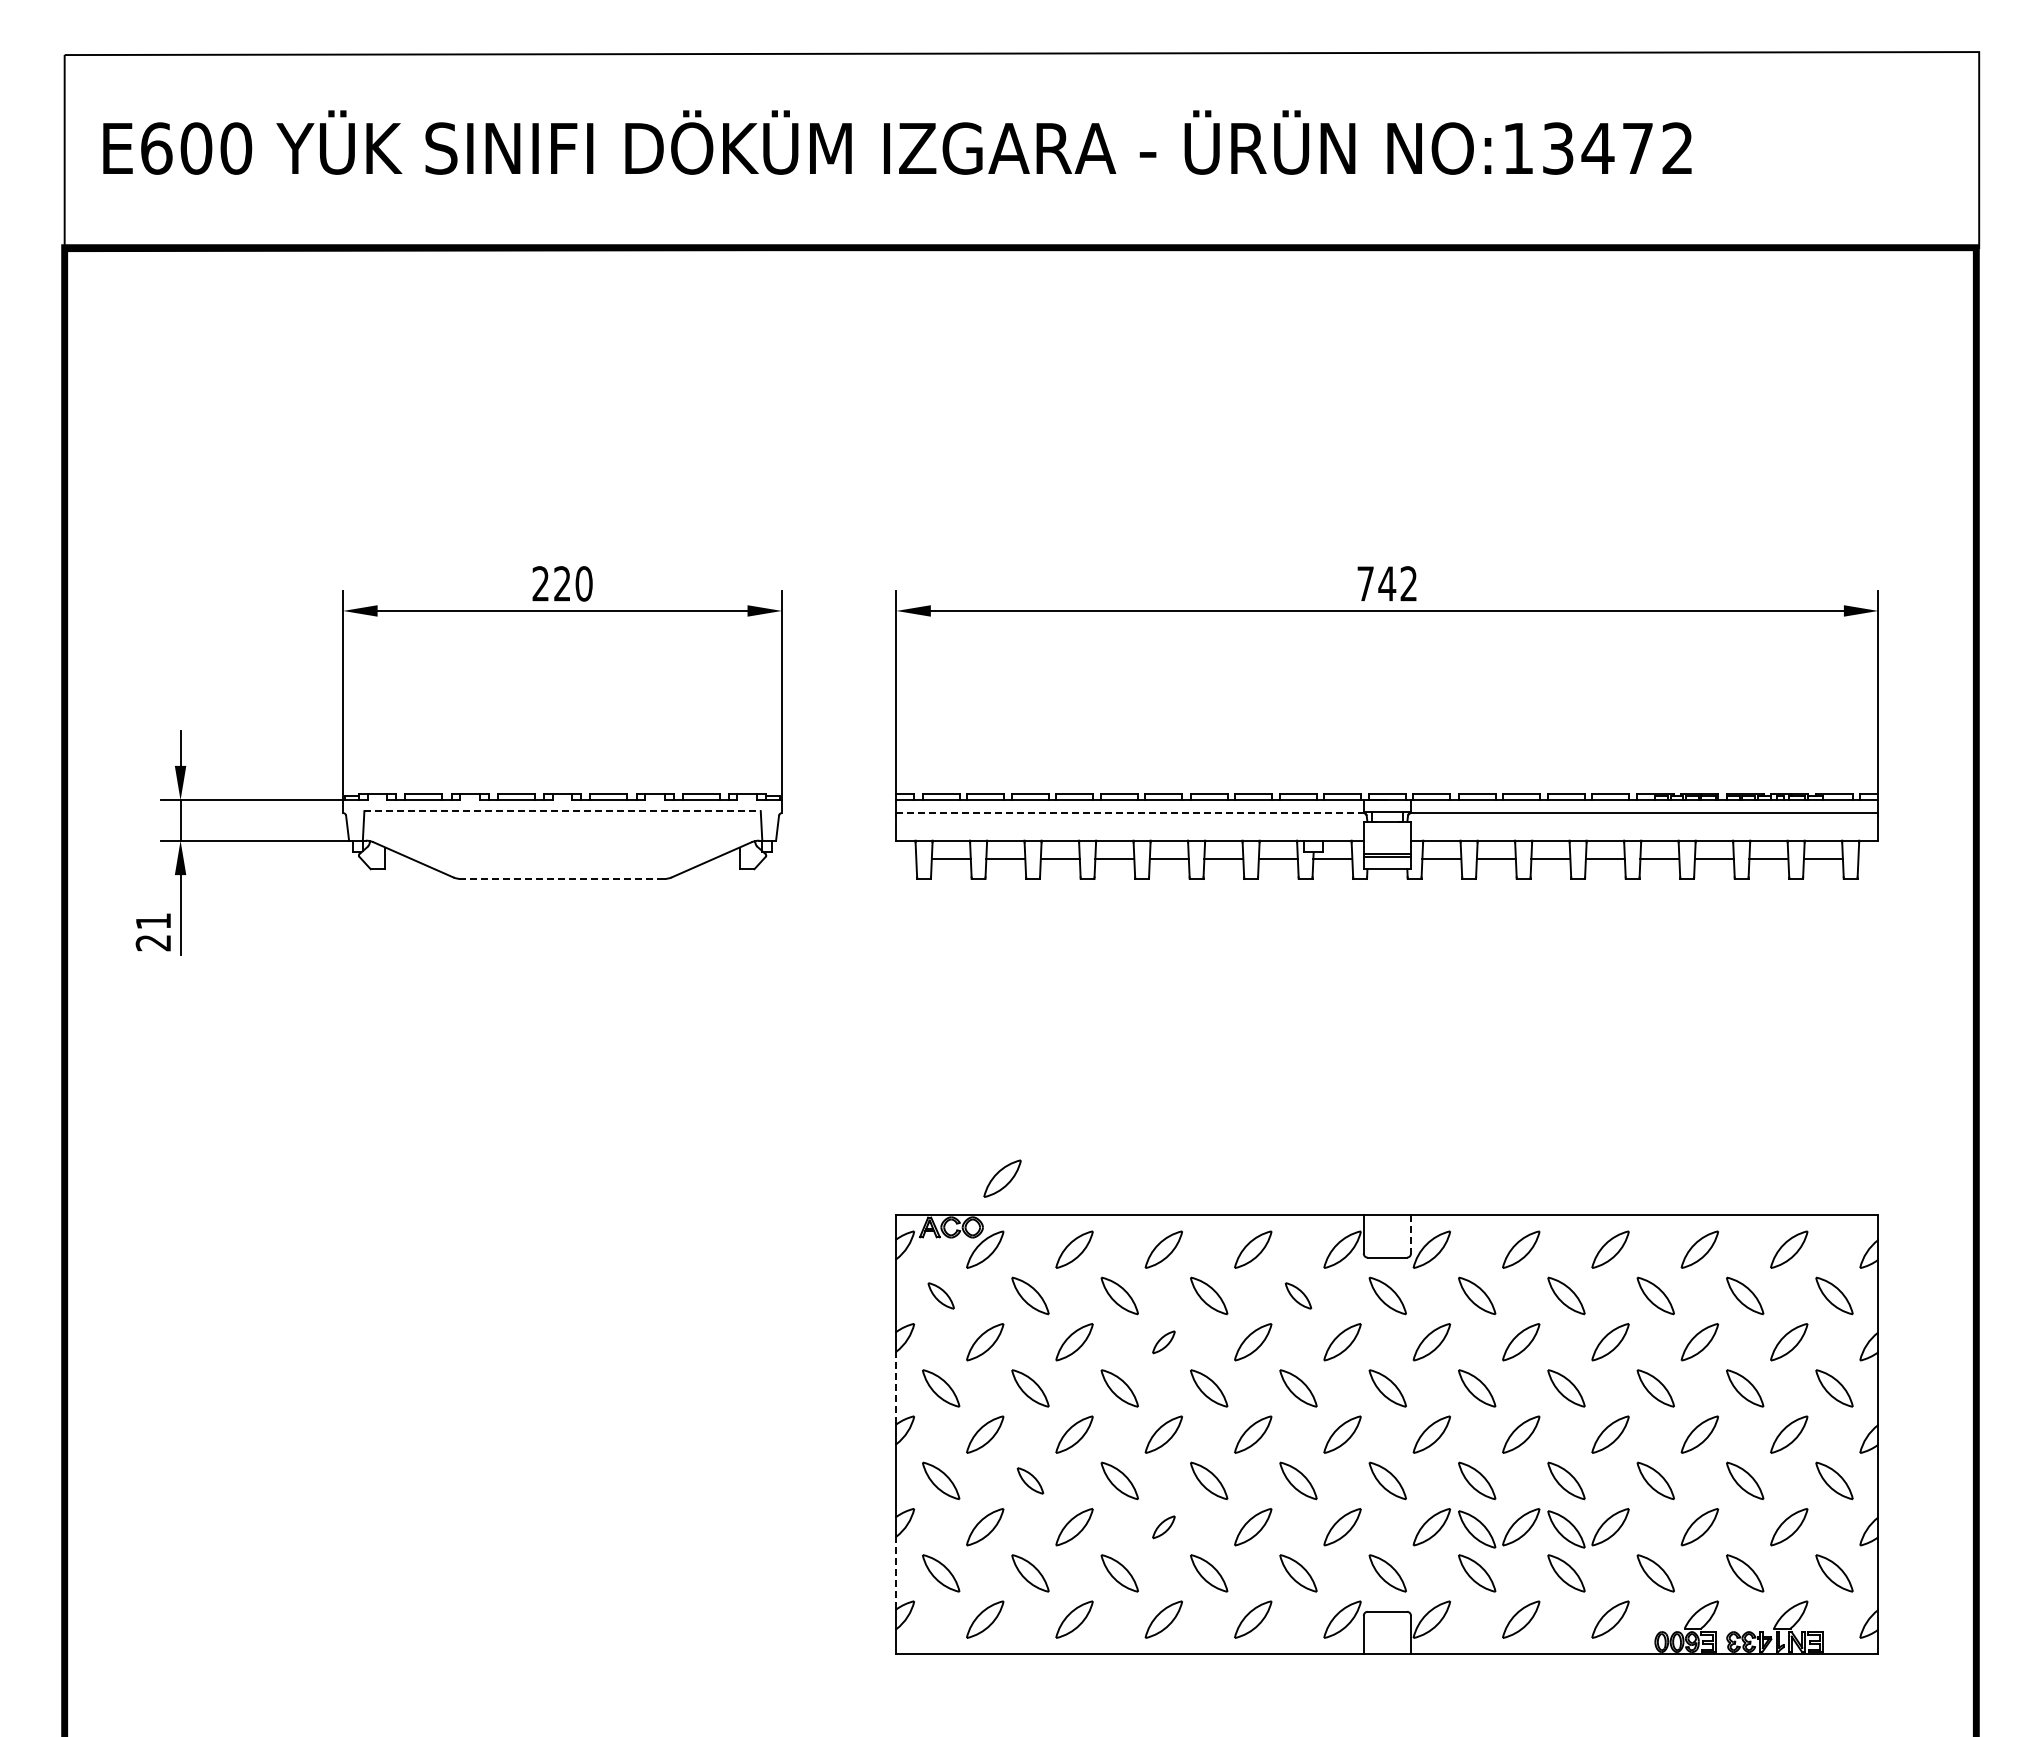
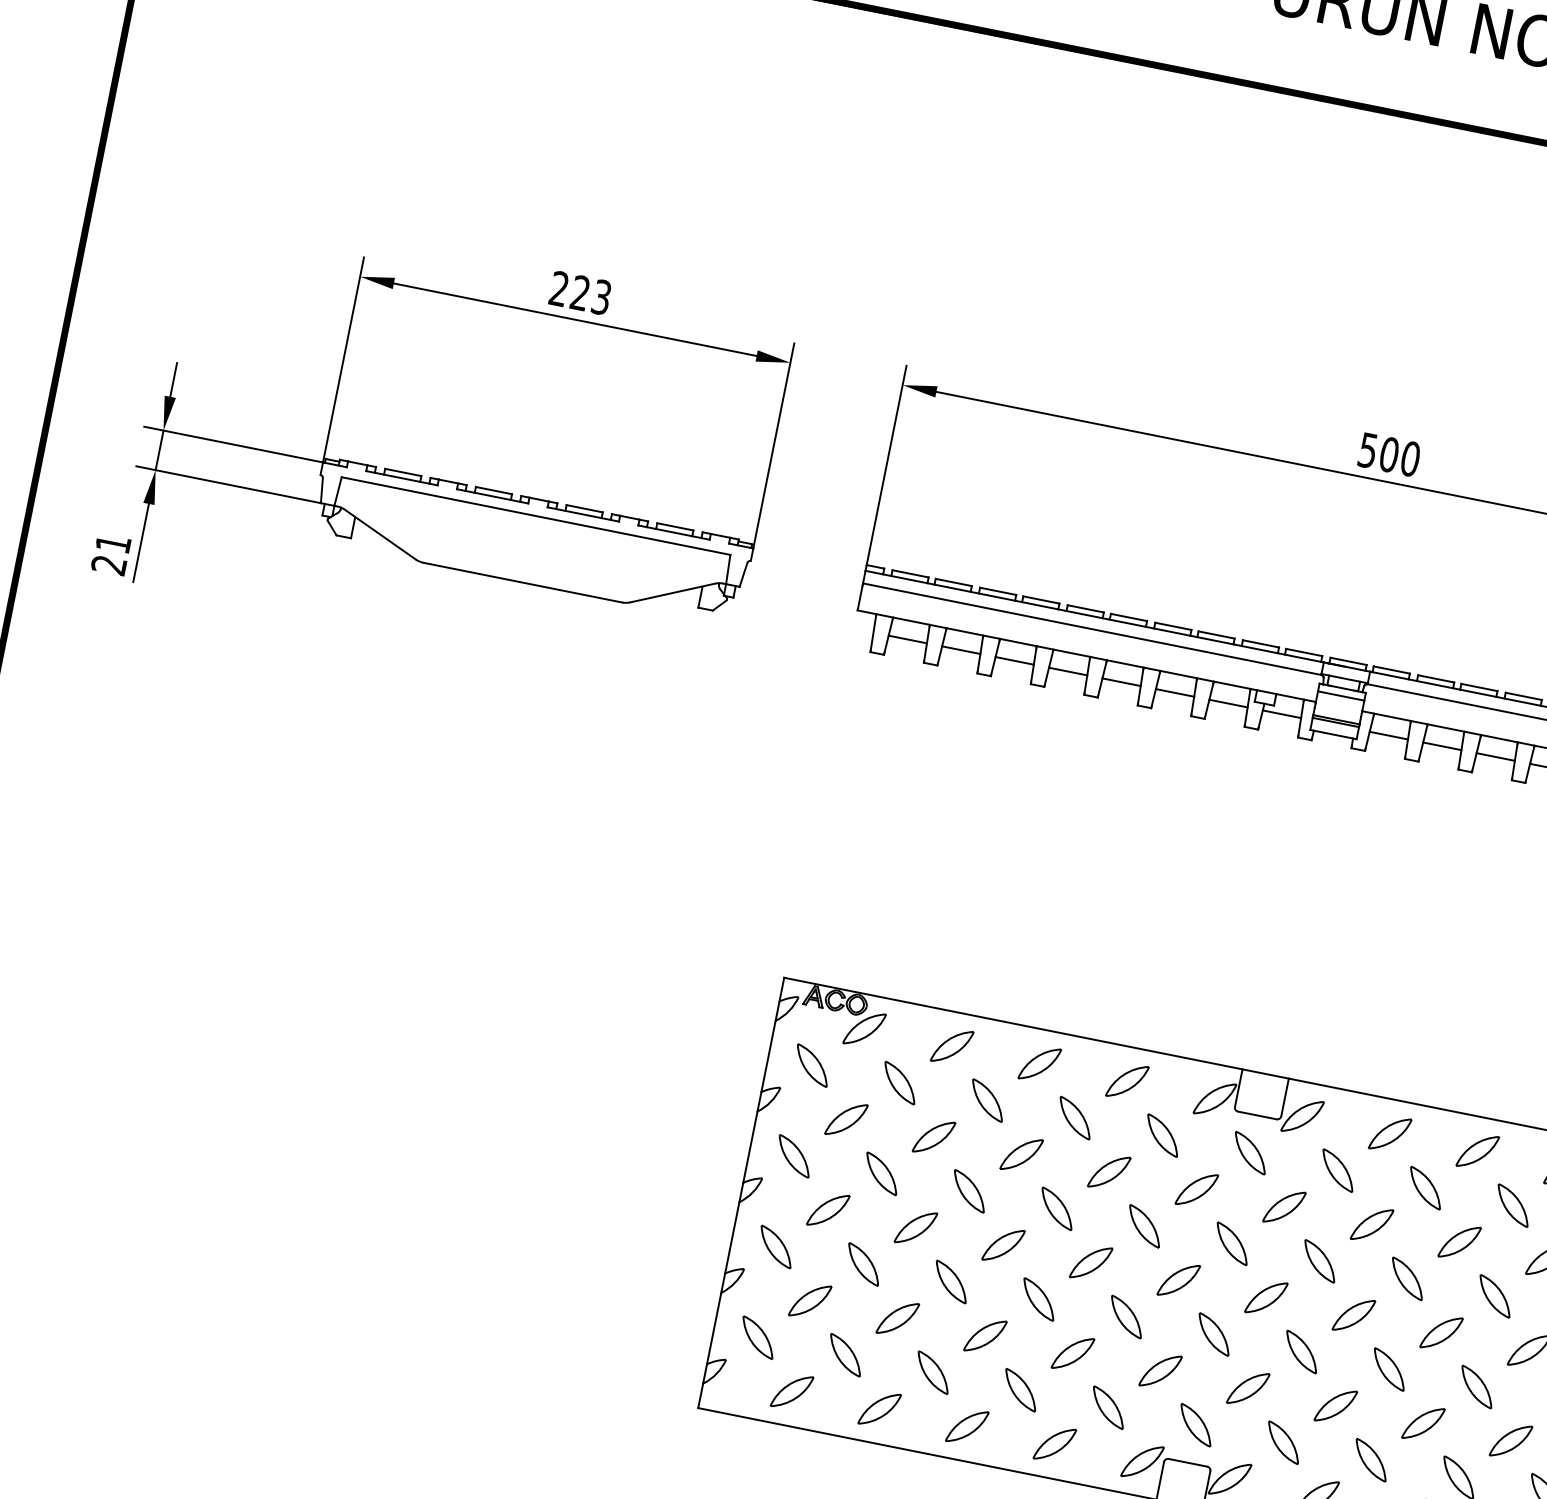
text: (583, 583) -> (601, 296), 220 -> 223
text: (1387, 583) -> (1389, 454), 742 -> 500
line: (563, 811) -> (536, 516), dashed -> solid
line: (1130, 813) -> (1092, 629), dashed -> solid
line: (1386, 829) -> (1340, 695), added
line: (562, 879) -> (522, 583), dashed -> solid
part: (1002, 1178) -> (895, 962), removed
line: (1410, 1234) -> (1284, 1097), dashed -> solid
part: (941, 1295) -> (812, 1065), size x1.43
part: (1298, 1295) -> (1162, 1135), size x1.43
part: (1163, 1342) -> (1021, 1154), size x1.67
line: (896, 1387) -> (750, 1146), dashed -> solid
part: (1030, 1480) -> (863, 1264), size x1.43
part: (1163, 1527) -> (984, 1336), size x1.67
part: (1477, 1529) -> (1292, 1399), removed
part: (1566, 1529) -> (1379, 1417), removed
line: (896, 1572) -> (714, 1328), dashed -> solid

